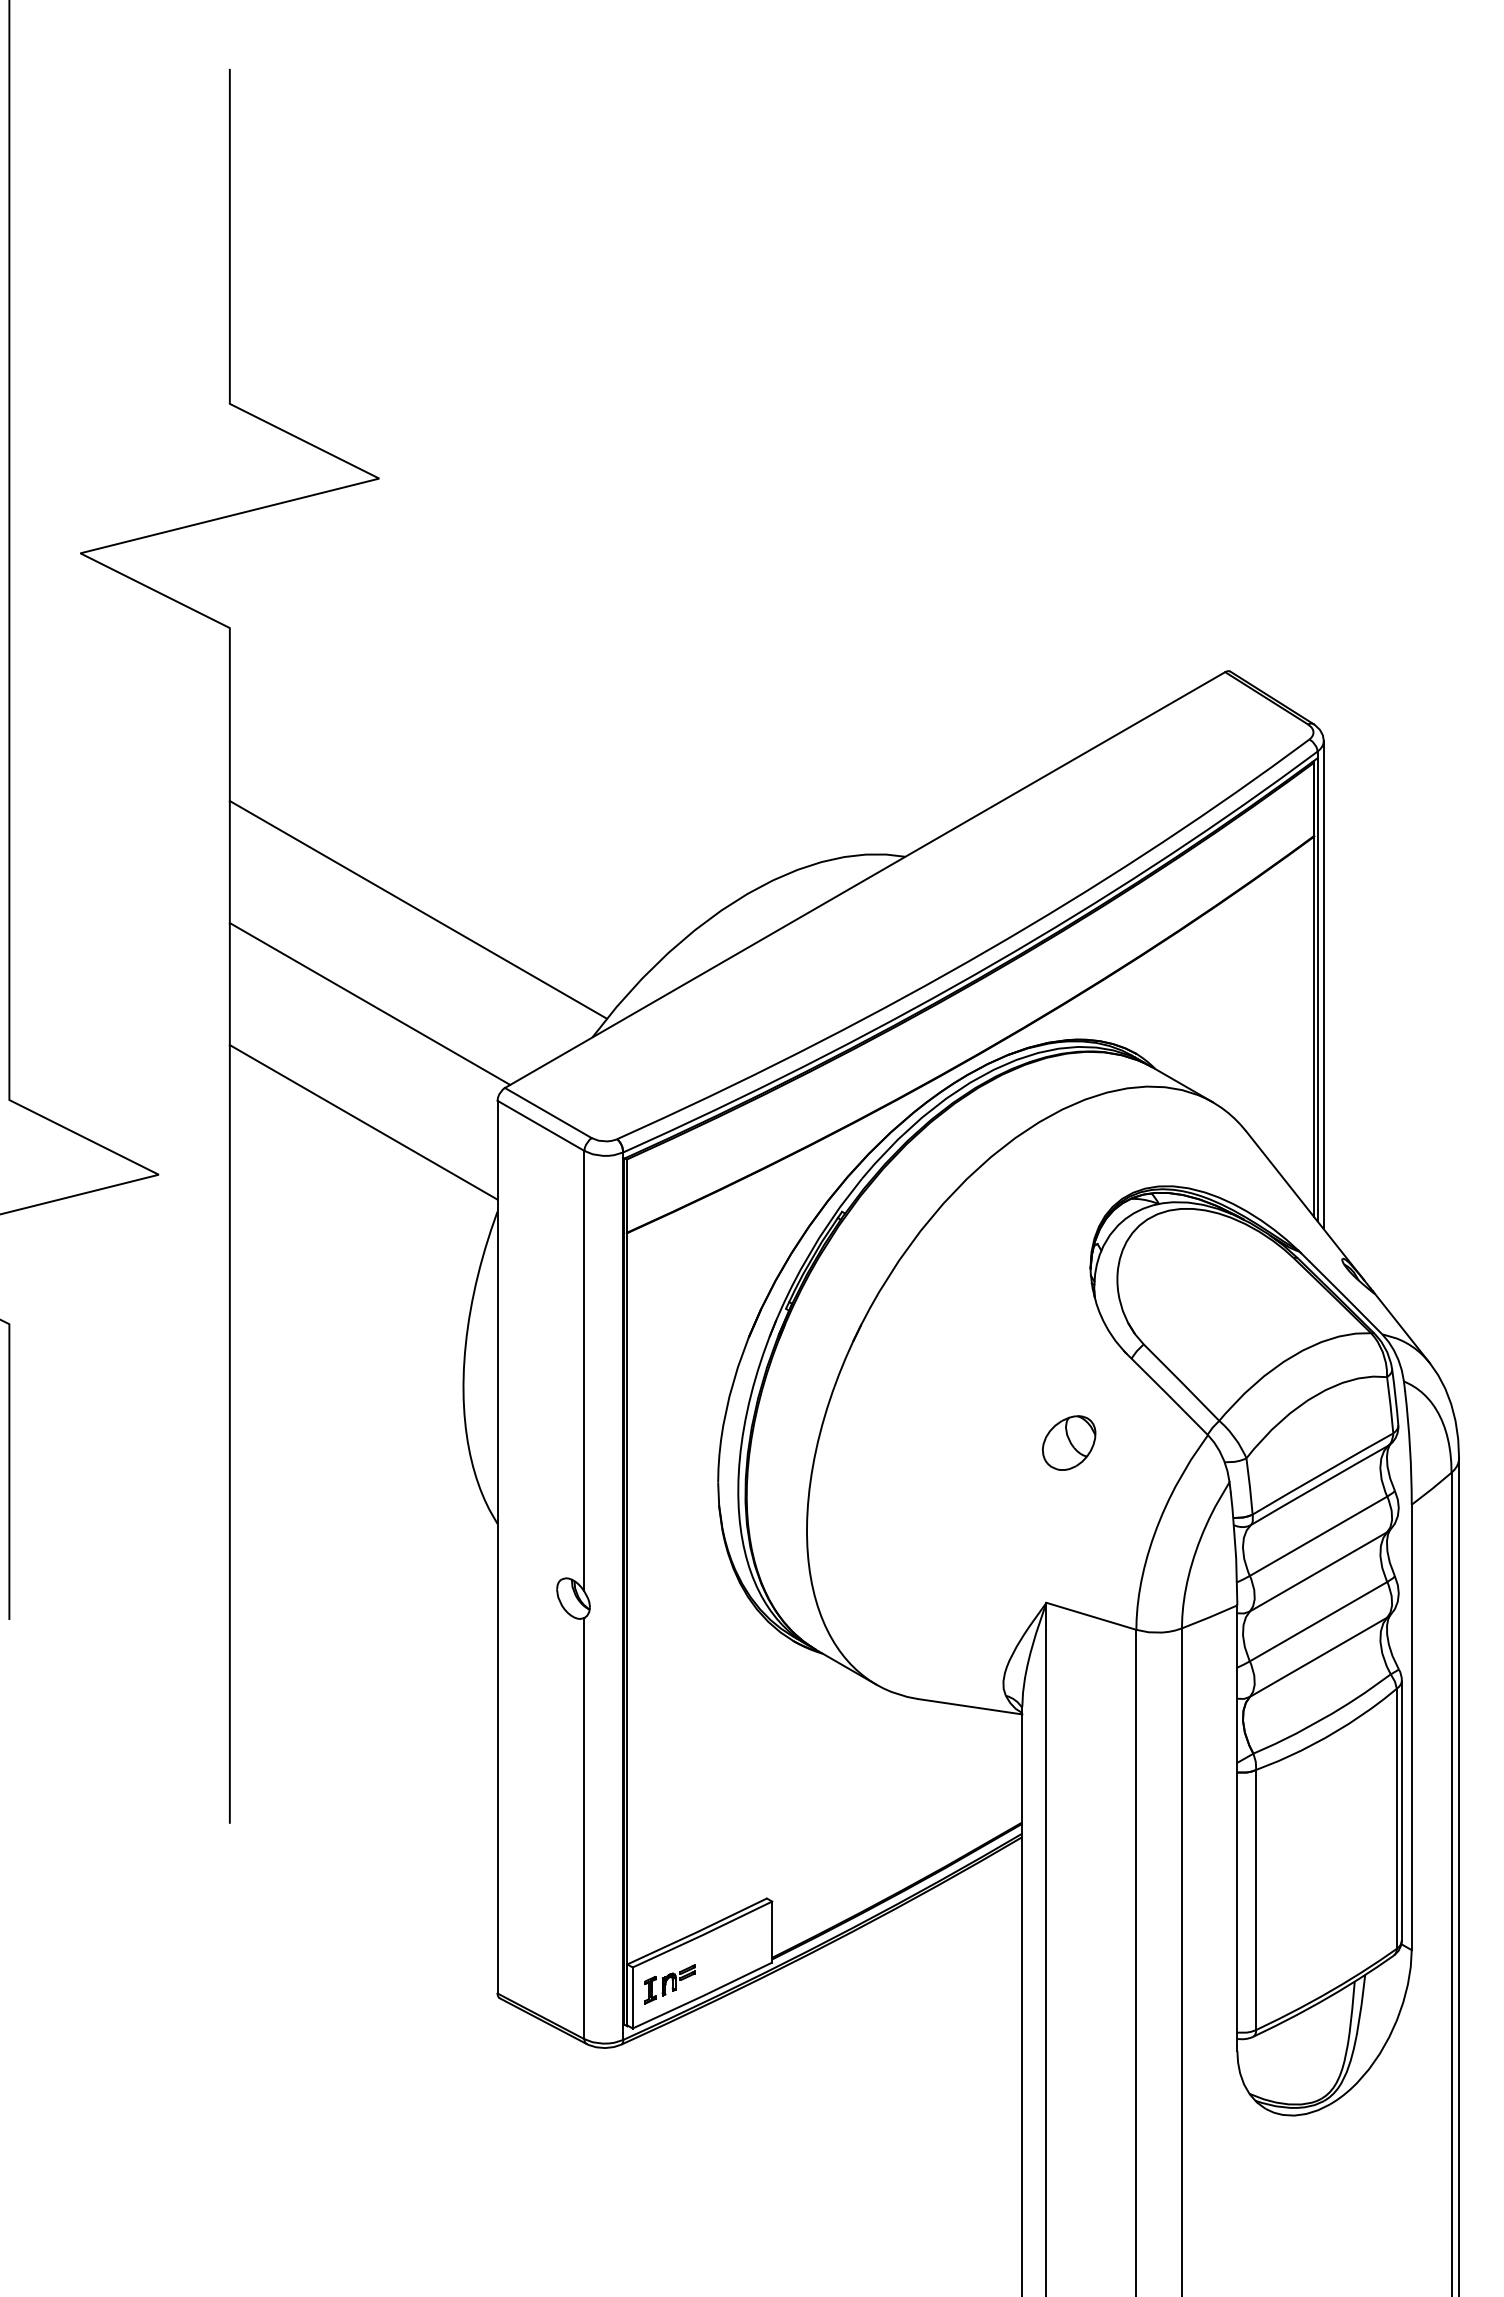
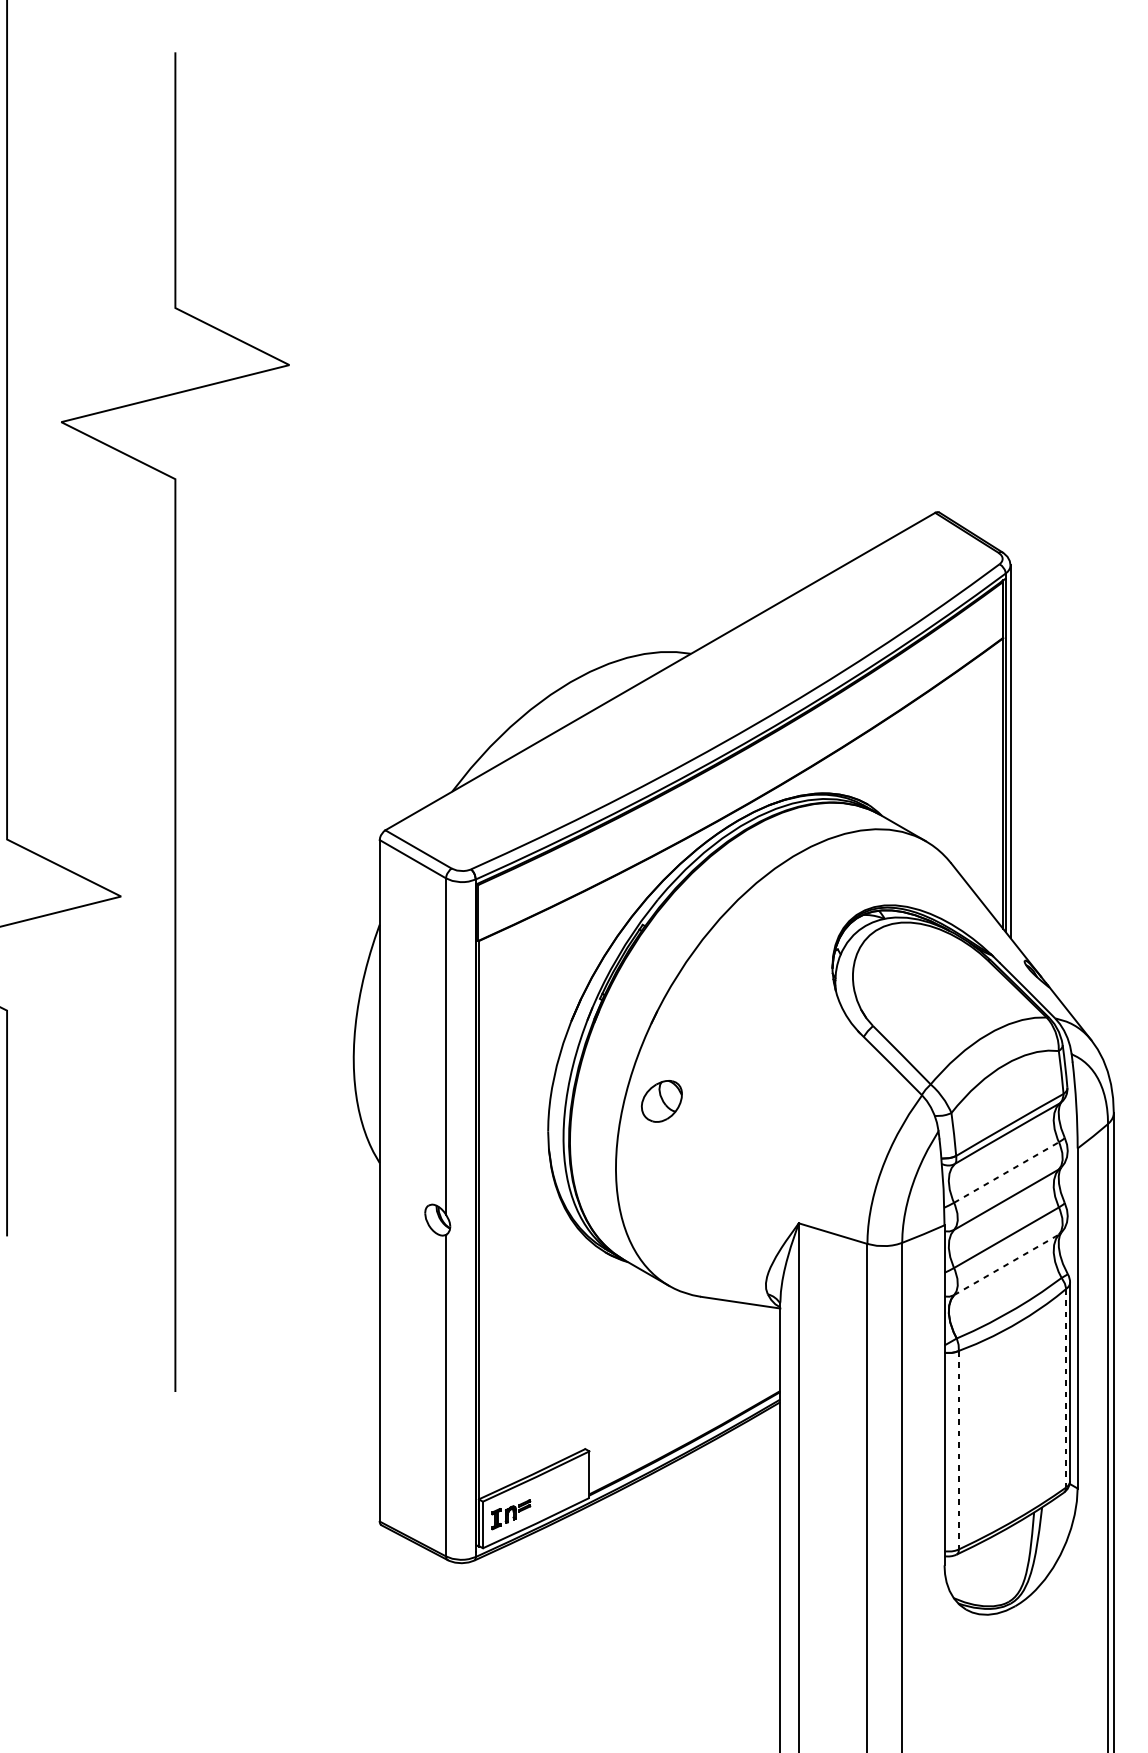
line: (417, 909) -> (318, 694), removed
line: (369, 1003) -> (281, 765), removed
line: (363, 1122) -> (277, 856), removed
part: (1069, 1442) -> (662, 1100), moved
line: (1319, 1536) -> (1007, 1172), solid -> dashed
line: (1319, 1657) -> (1007, 1265), solid -> dashed
line: (1396, 1819) -> (1066, 1388), solid -> dashed
line: (1256, 1900) -> (959, 1450), solid -> dashed

